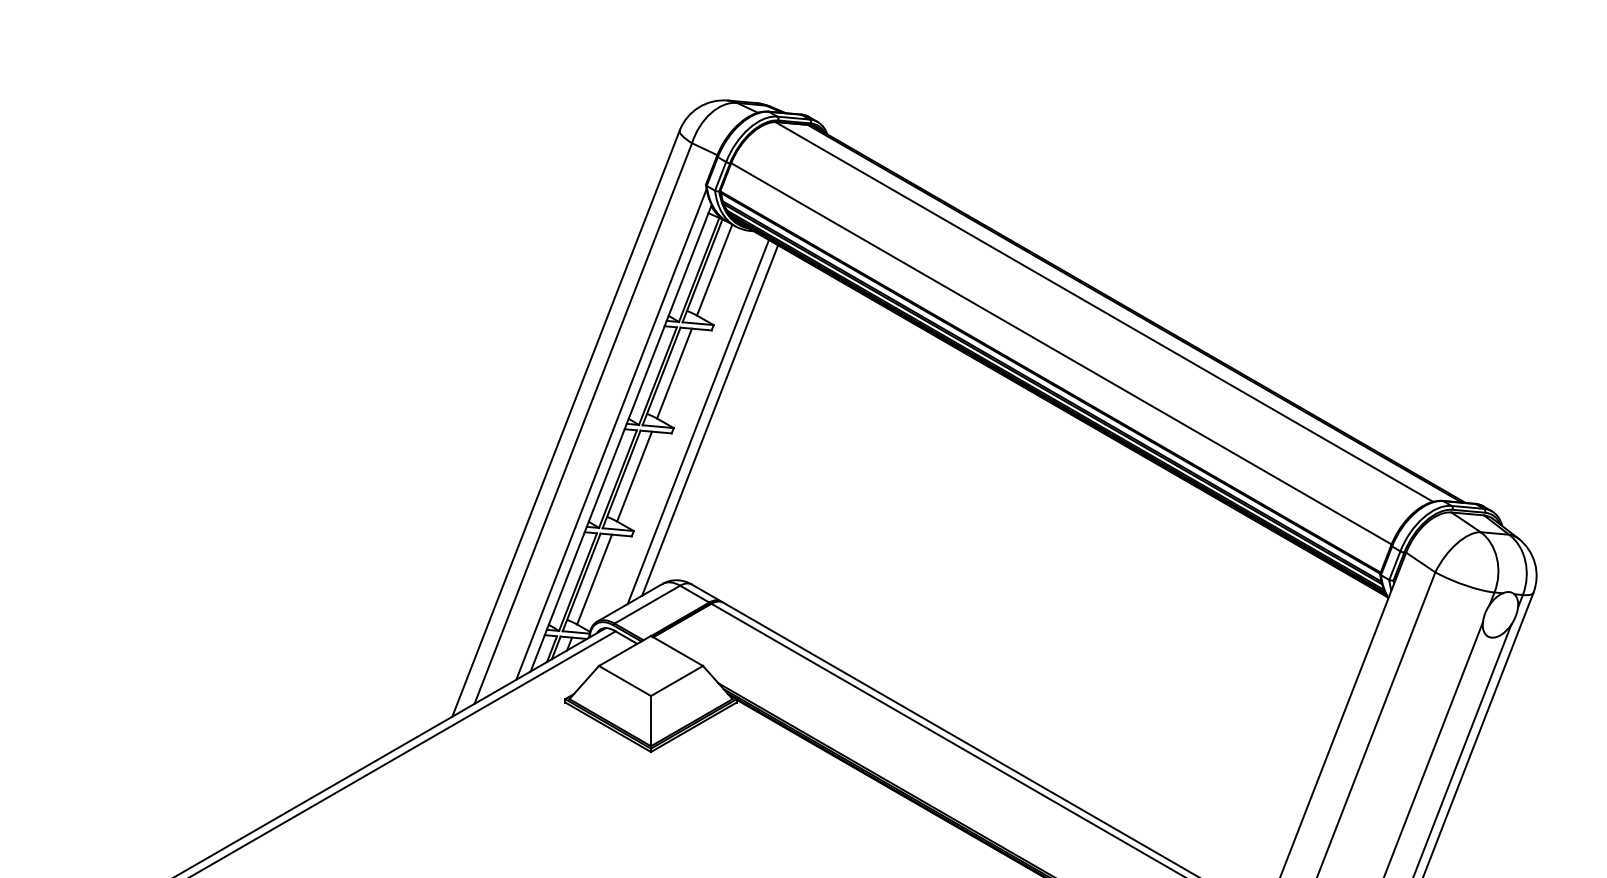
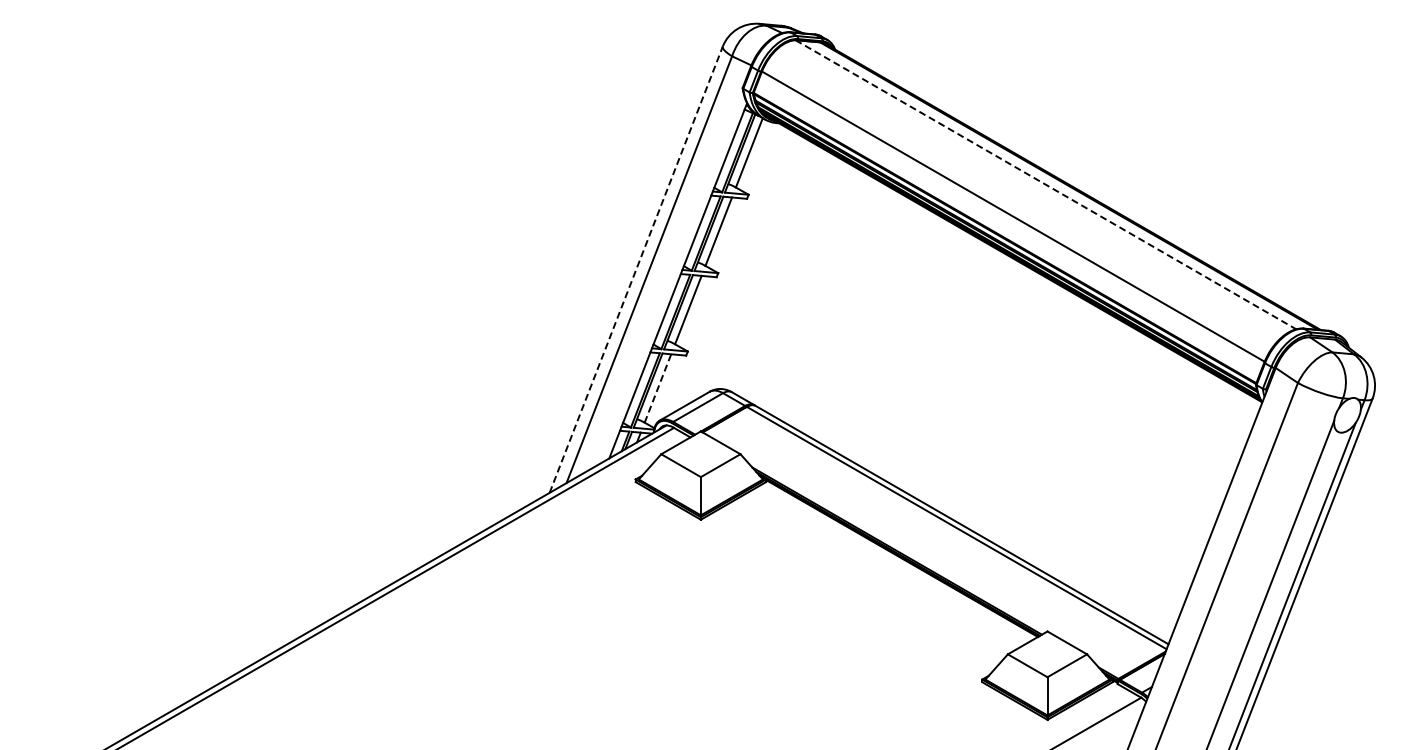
line: (1105, 311) -> (1046, 184), solid -> dashed
line: (709, 420) -> (745, 267), removed
line: (697, 421) -> (736, 268), removed
line: (566, 423) -> (636, 269), solid -> dashed
line: (611, 433) -> (670, 277), removed
line: (594, 579) -> (657, 388), solid -> dashed

